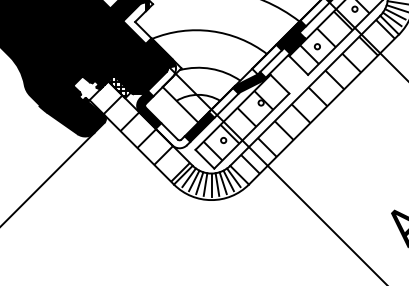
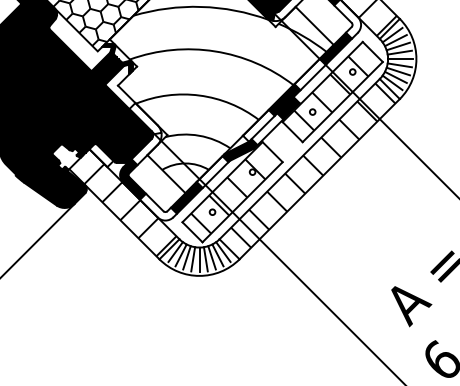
fill: (160, 52) -> (145, 118), removed
hatch: (118, 87) -> (100, 155), removed

